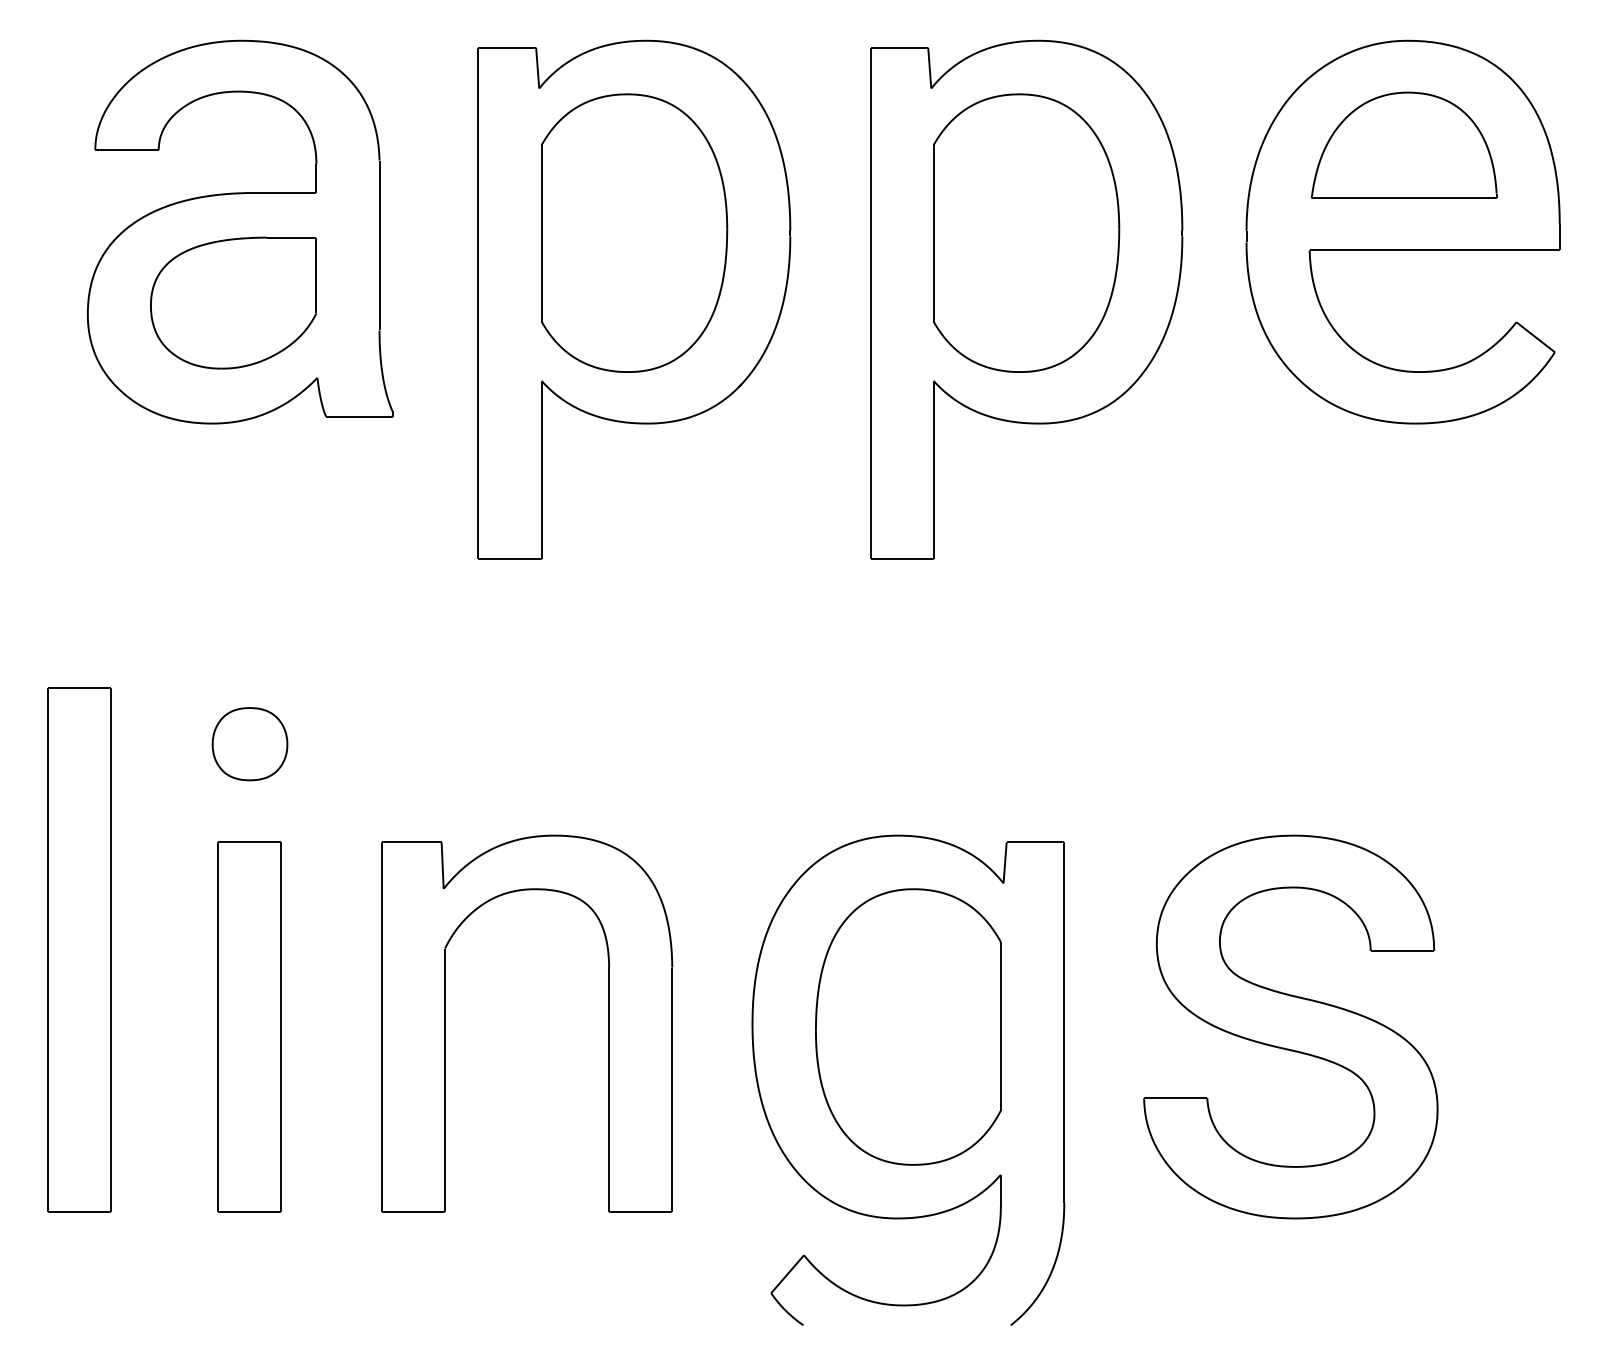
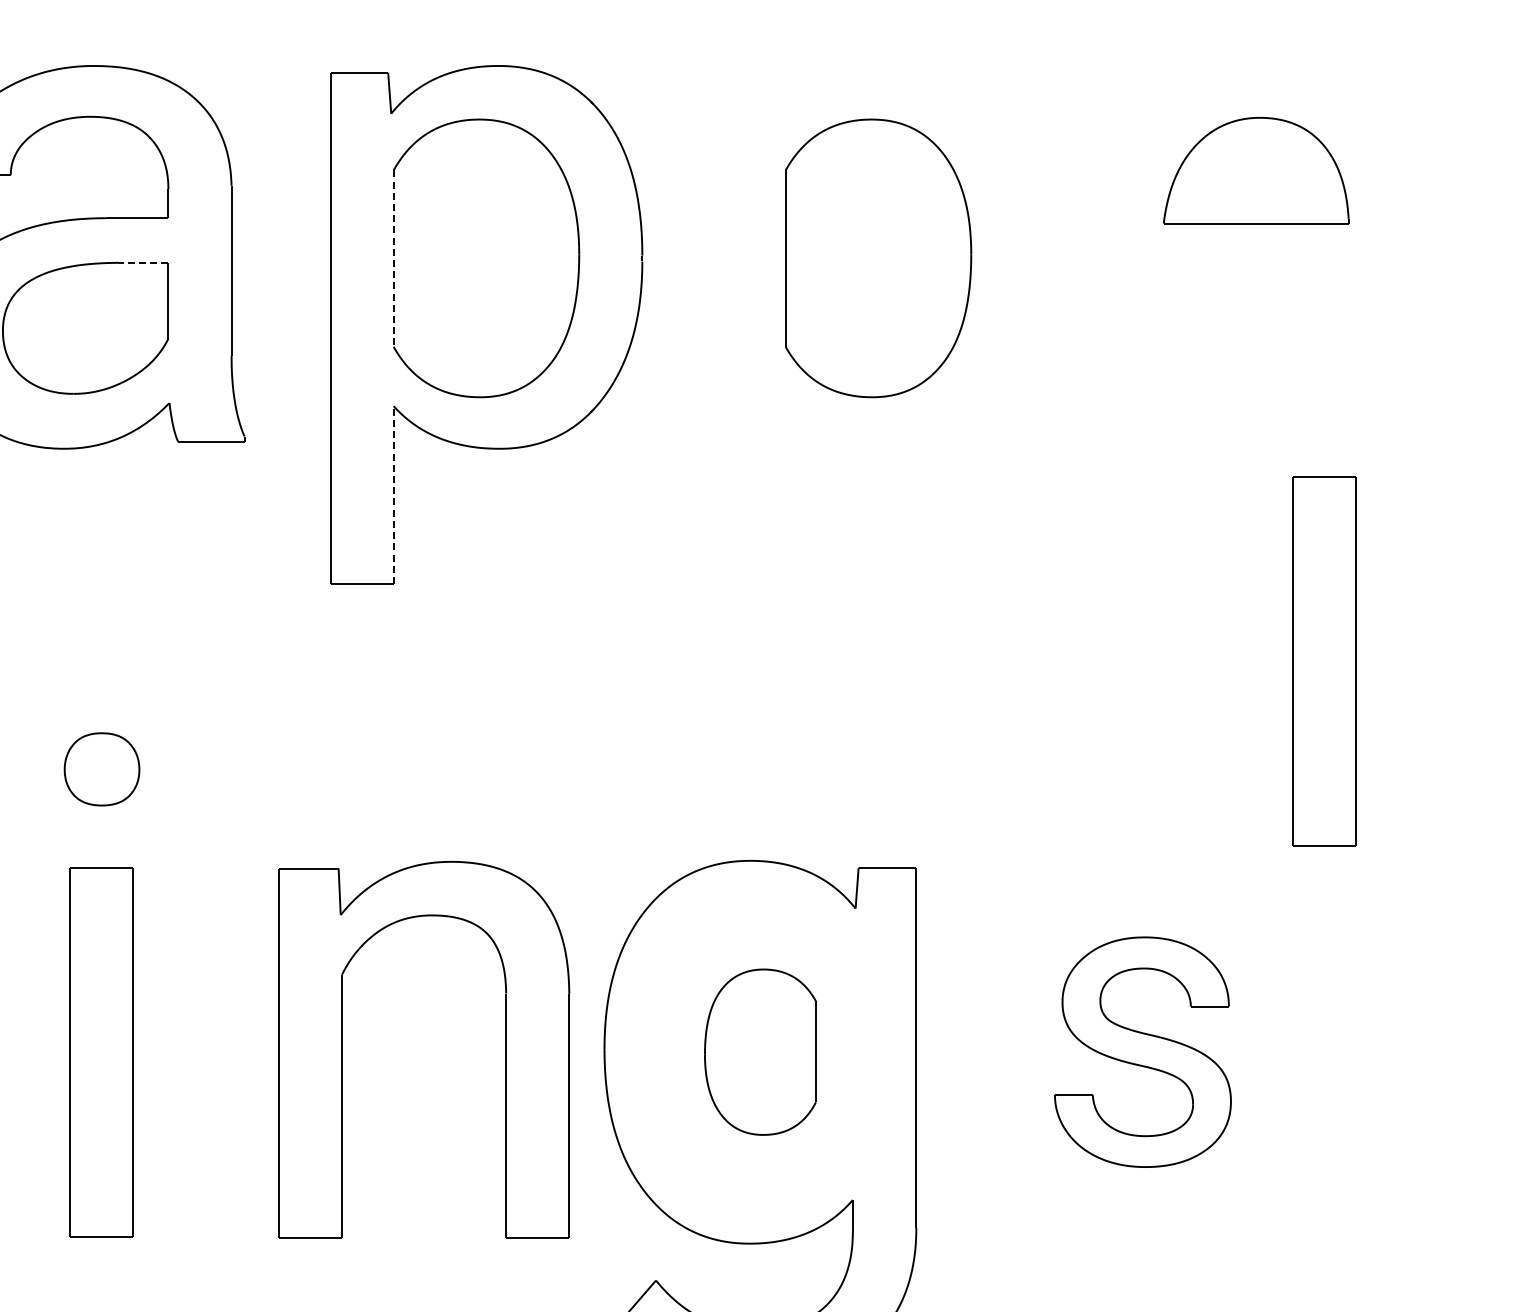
part: (1402, 231) -> (1254, 256), removed
line: (541, 233) -> (393, 258), solid -> dashed
line: (291, 237) -> (143, 262), solid -> dashed
part: (1026, 299) -> (878, 324), removed
line: (541, 469) -> (393, 494), solid -> dashed
part: (1472, 635) -> (1324, 660), added
part: (608, 1023) -> (505, 1049), moved
part: (908, 1026) -> (760, 1051), size x0.6
part: (1290, 1026) -> (1142, 1051), size x0.6

